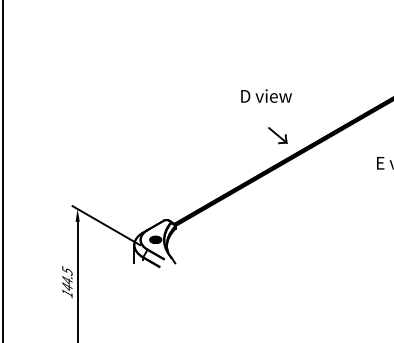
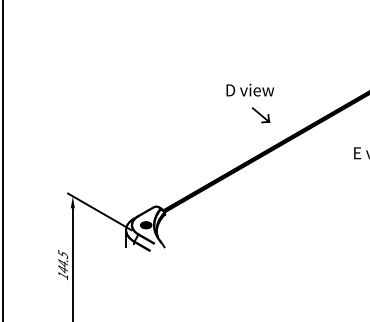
text: (277, 135) -> (260, 115), moved

